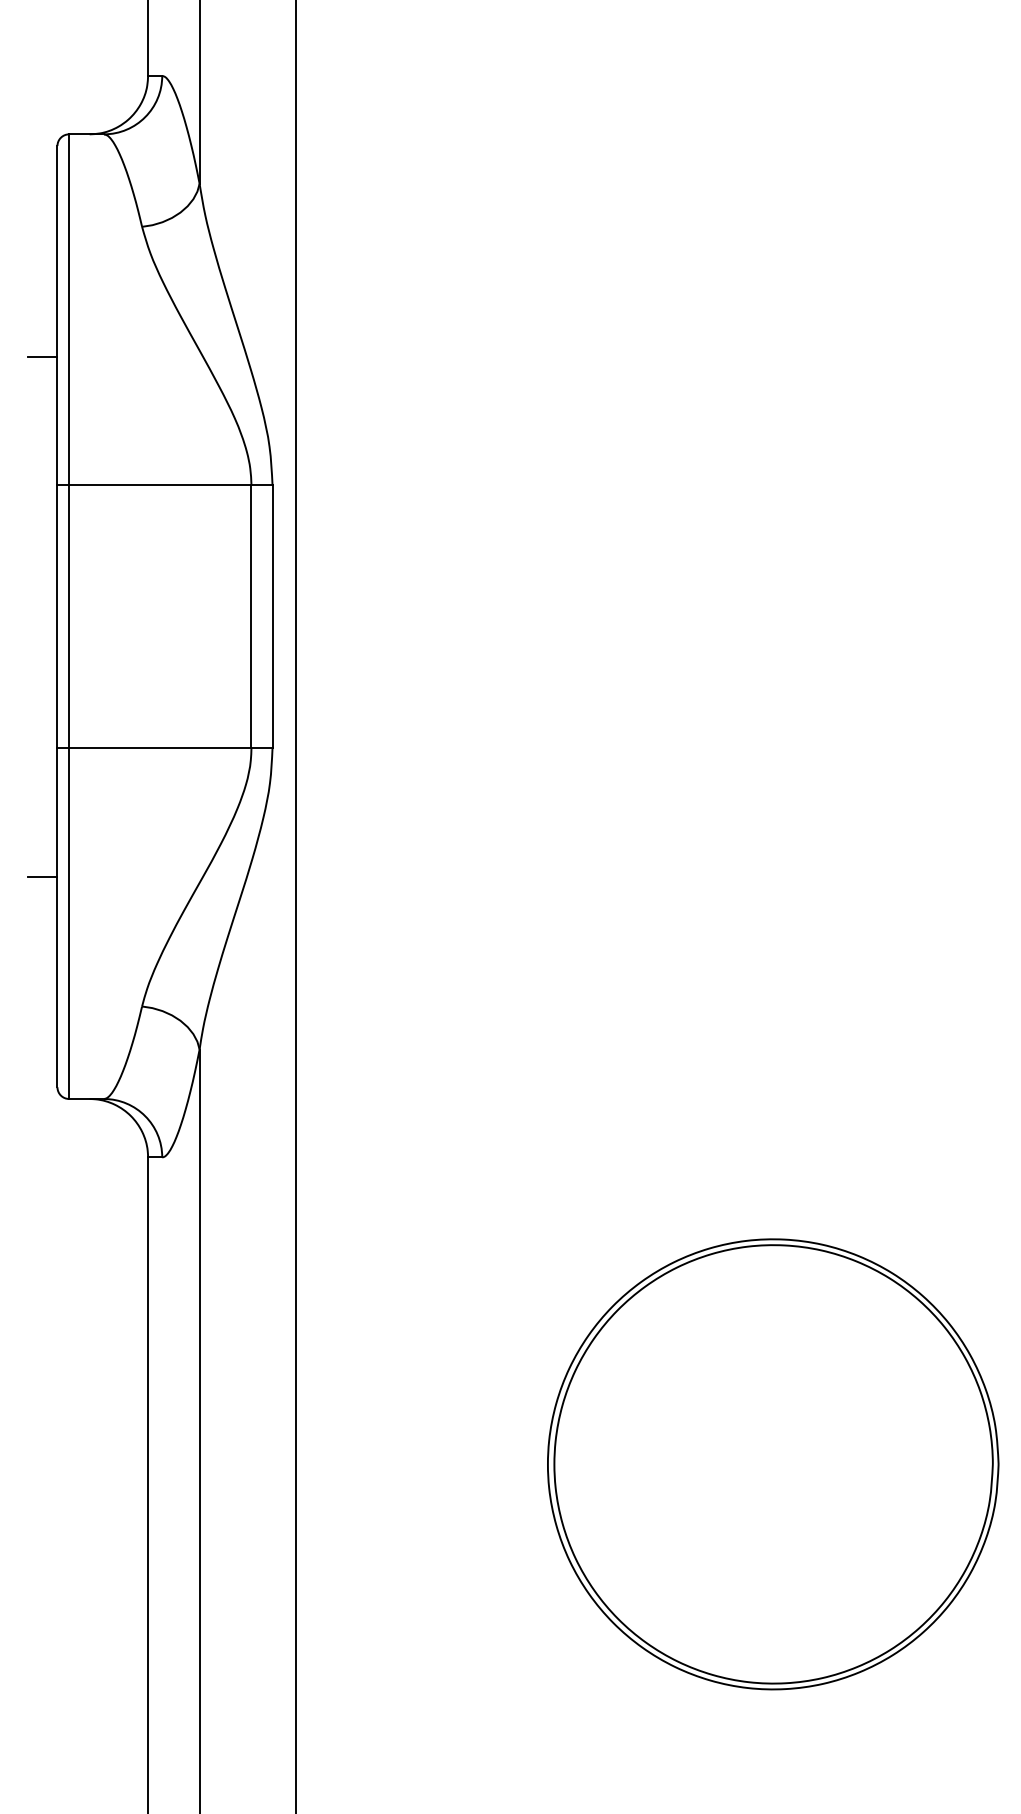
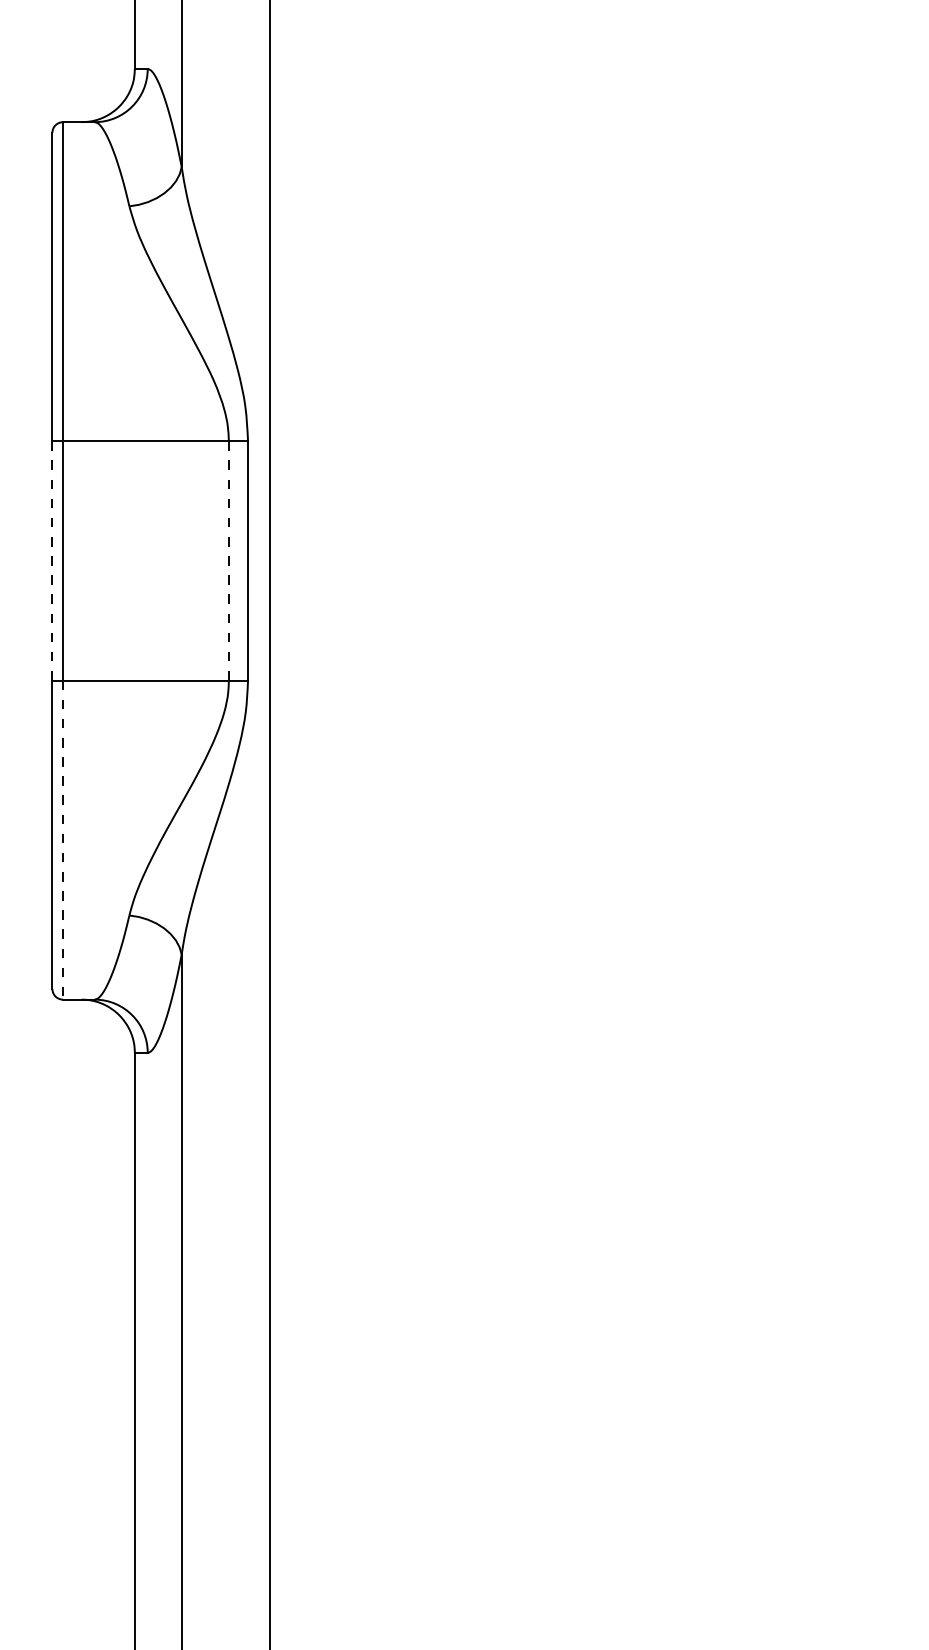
line: (42, 356) -> (38, 324), removed
line: (57, 616) -> (52, 560), solid -> dashed
line: (251, 616) -> (228, 560), solid -> dashed
line: (42, 876) -> (38, 797), removed
line: (69, 924) -> (63, 840), solid -> dashed
part: (773, 1464) -> (703, 1332), removed

